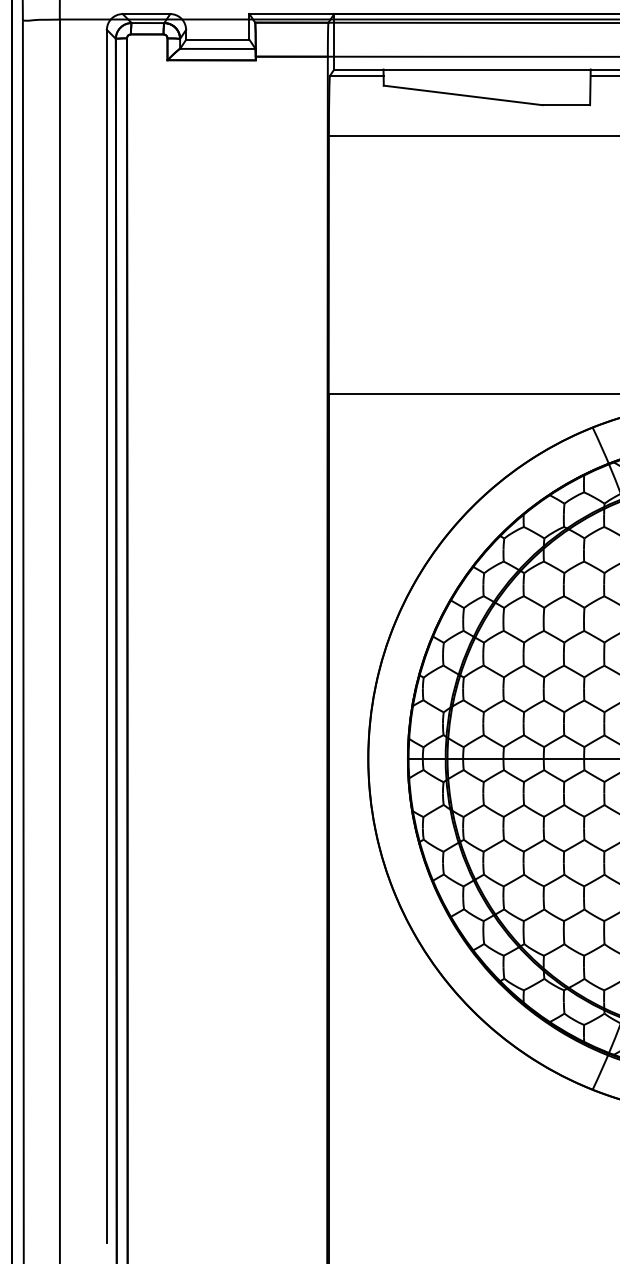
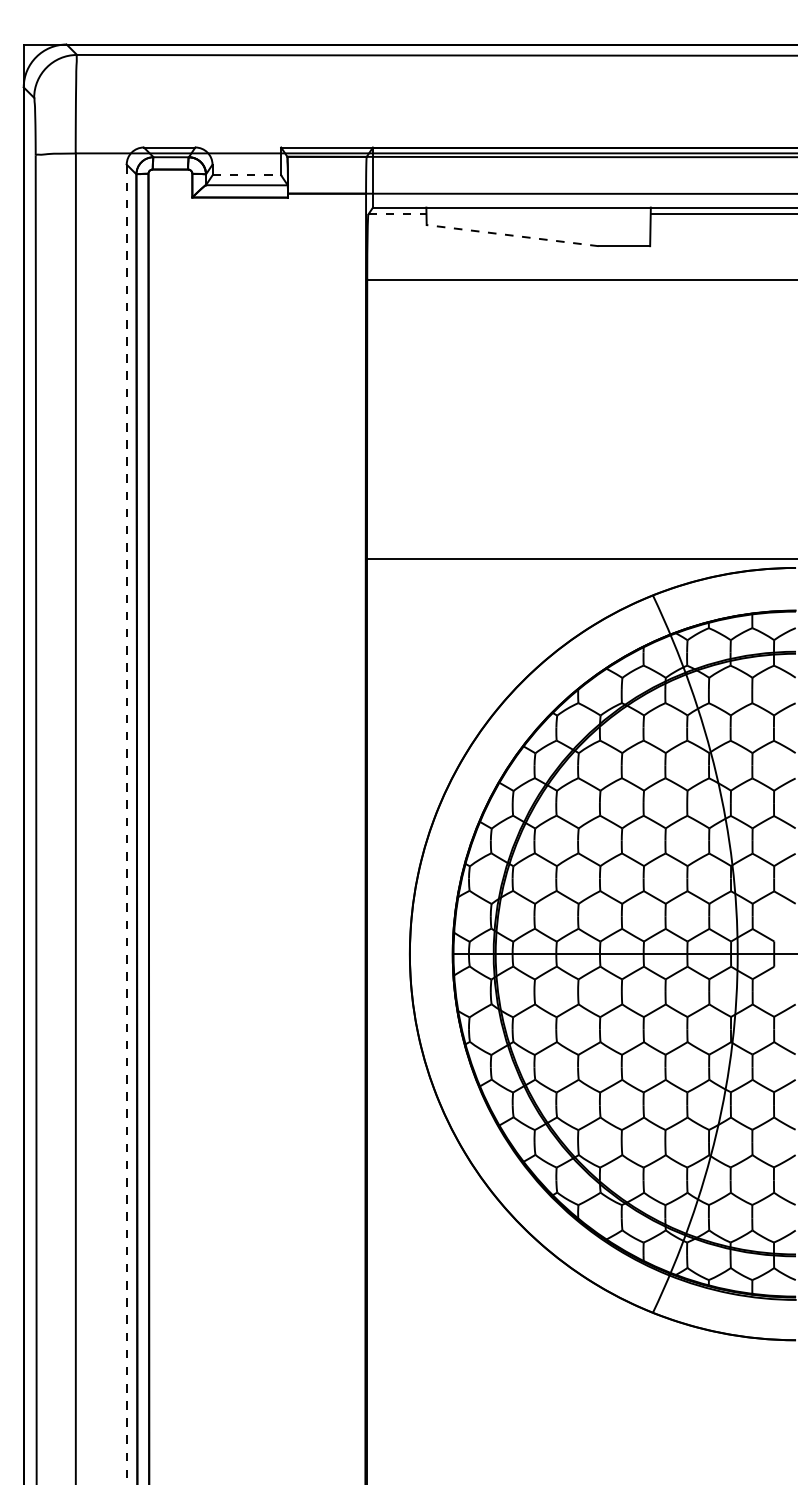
line: (218, 39) -> (247, 175), solid -> dashed
line: (356, 75) -> (397, 214), solid -> dashed
line: (463, 95) -> (512, 235), solid -> dashed
line: (106, 636) -> (126, 821), solid -> dashed

